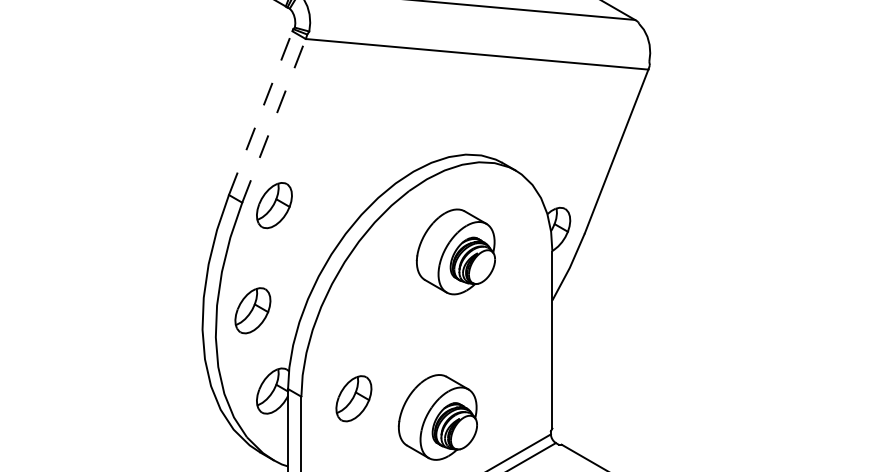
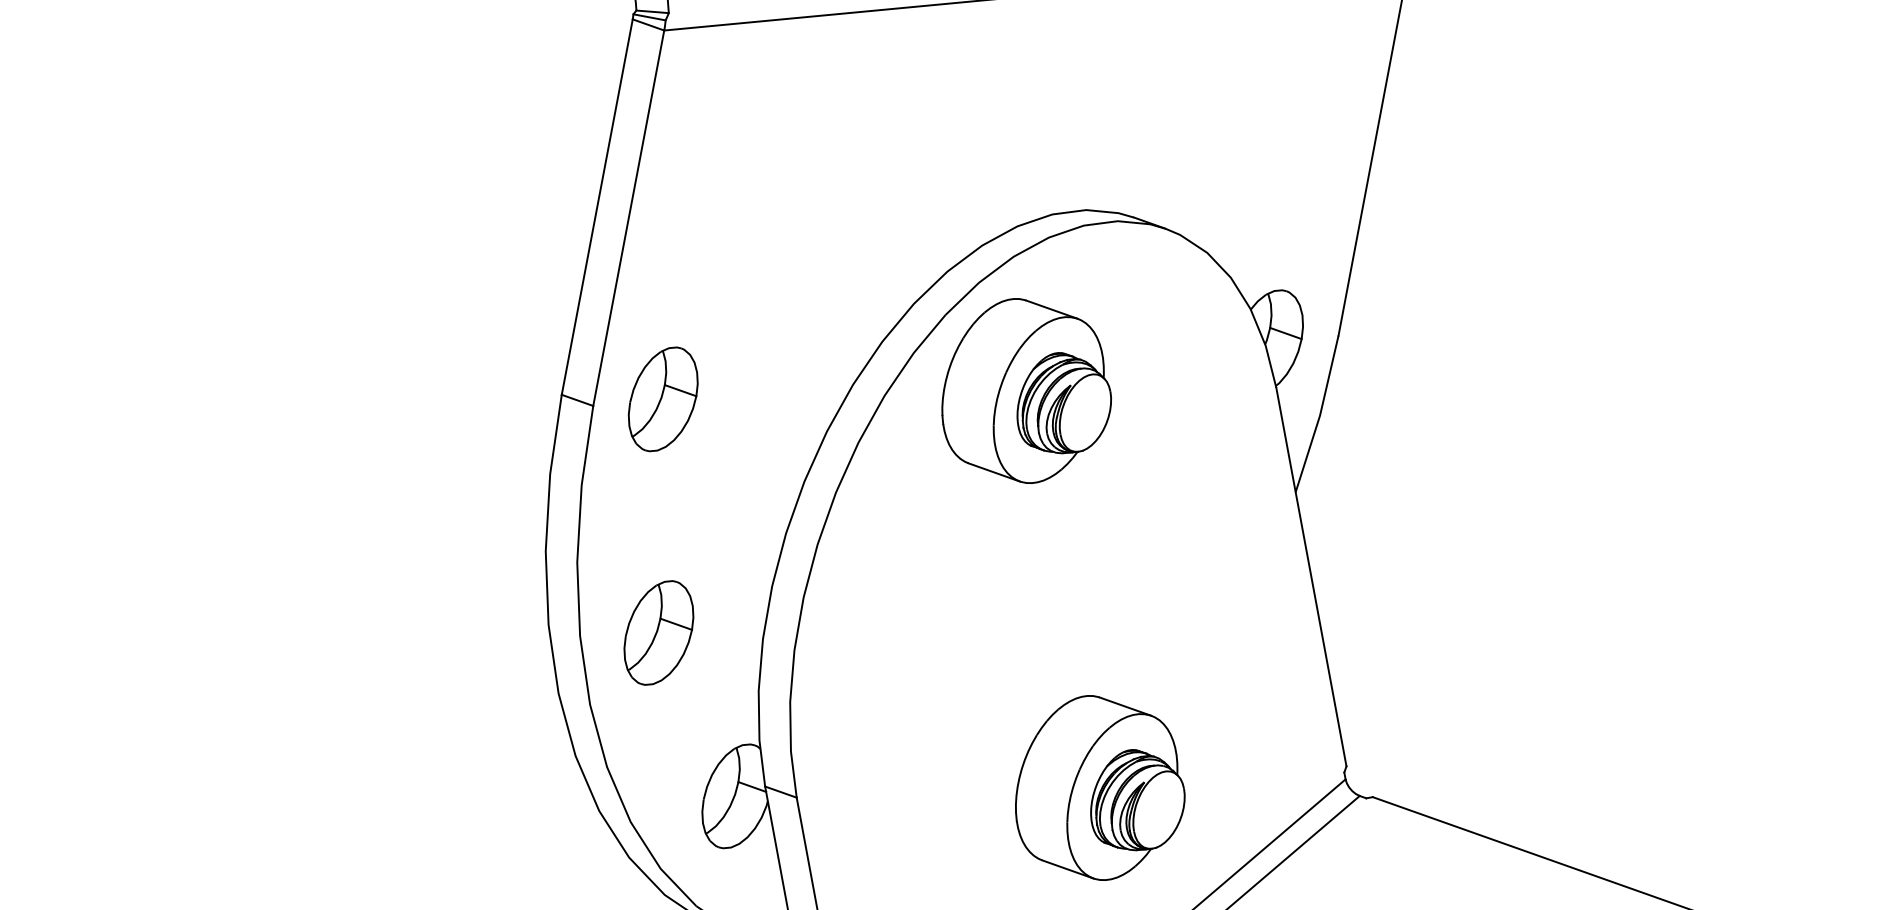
line: (260, 113) -> (596, 207), dashed -> solid
line: (274, 120) -> (629, 217), dashed -> solid
part: (455, 251) -> (1022, 390), moved
part: (353, 398) -> (908, 780), removed

